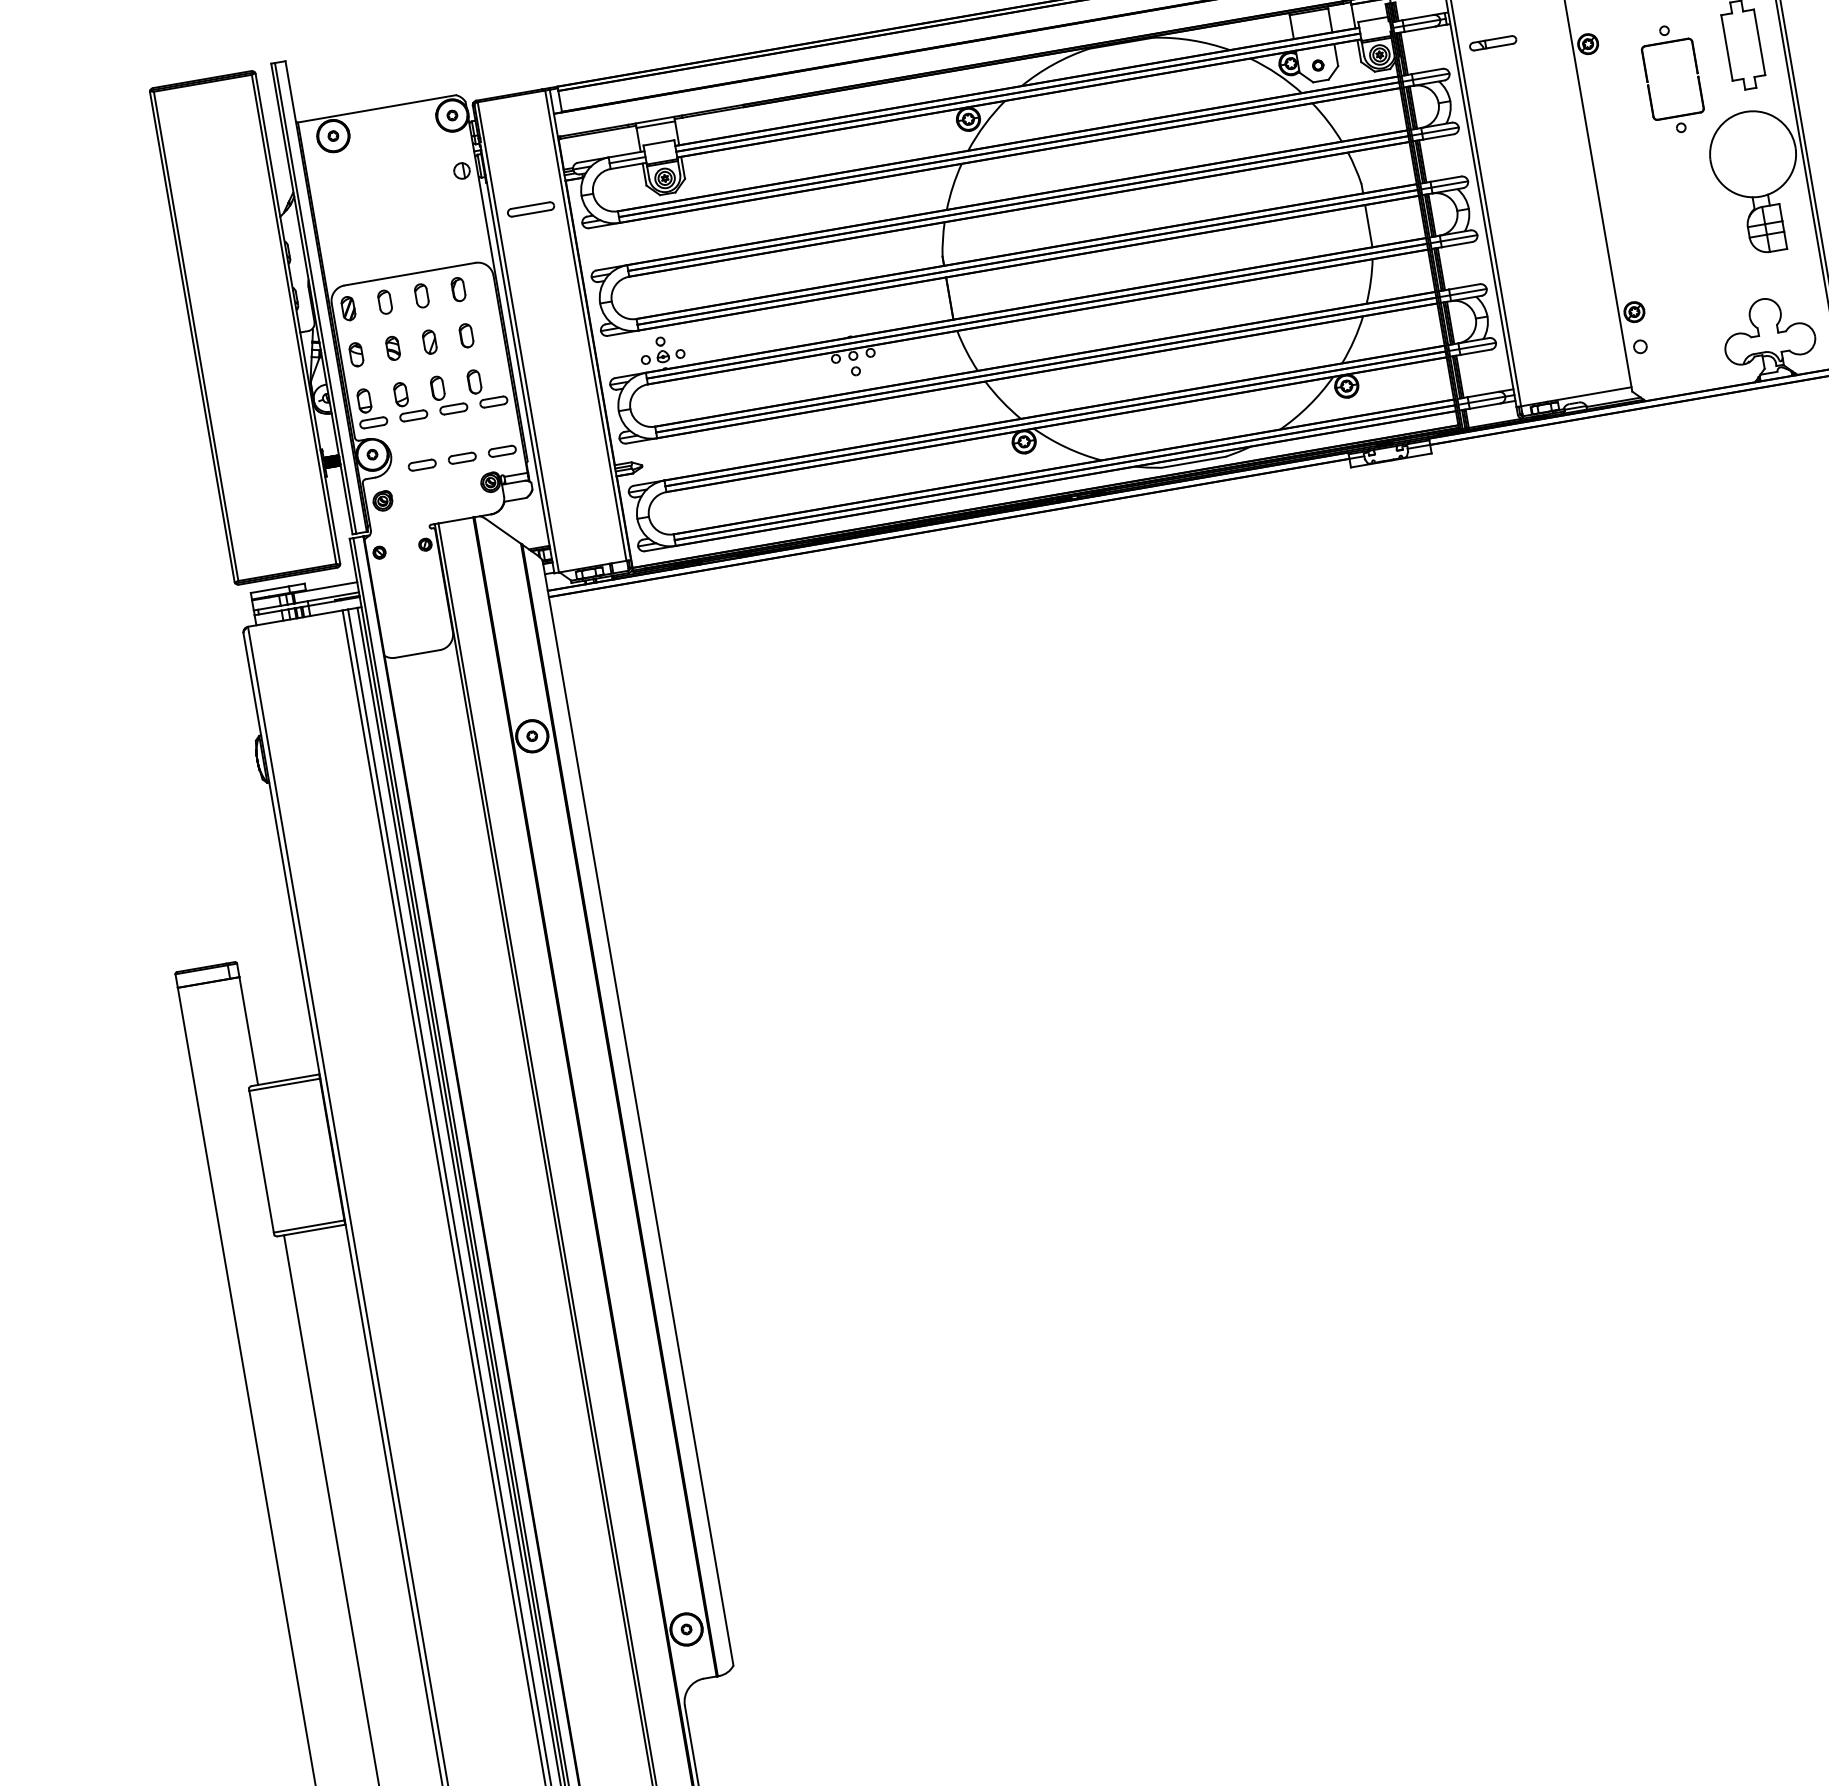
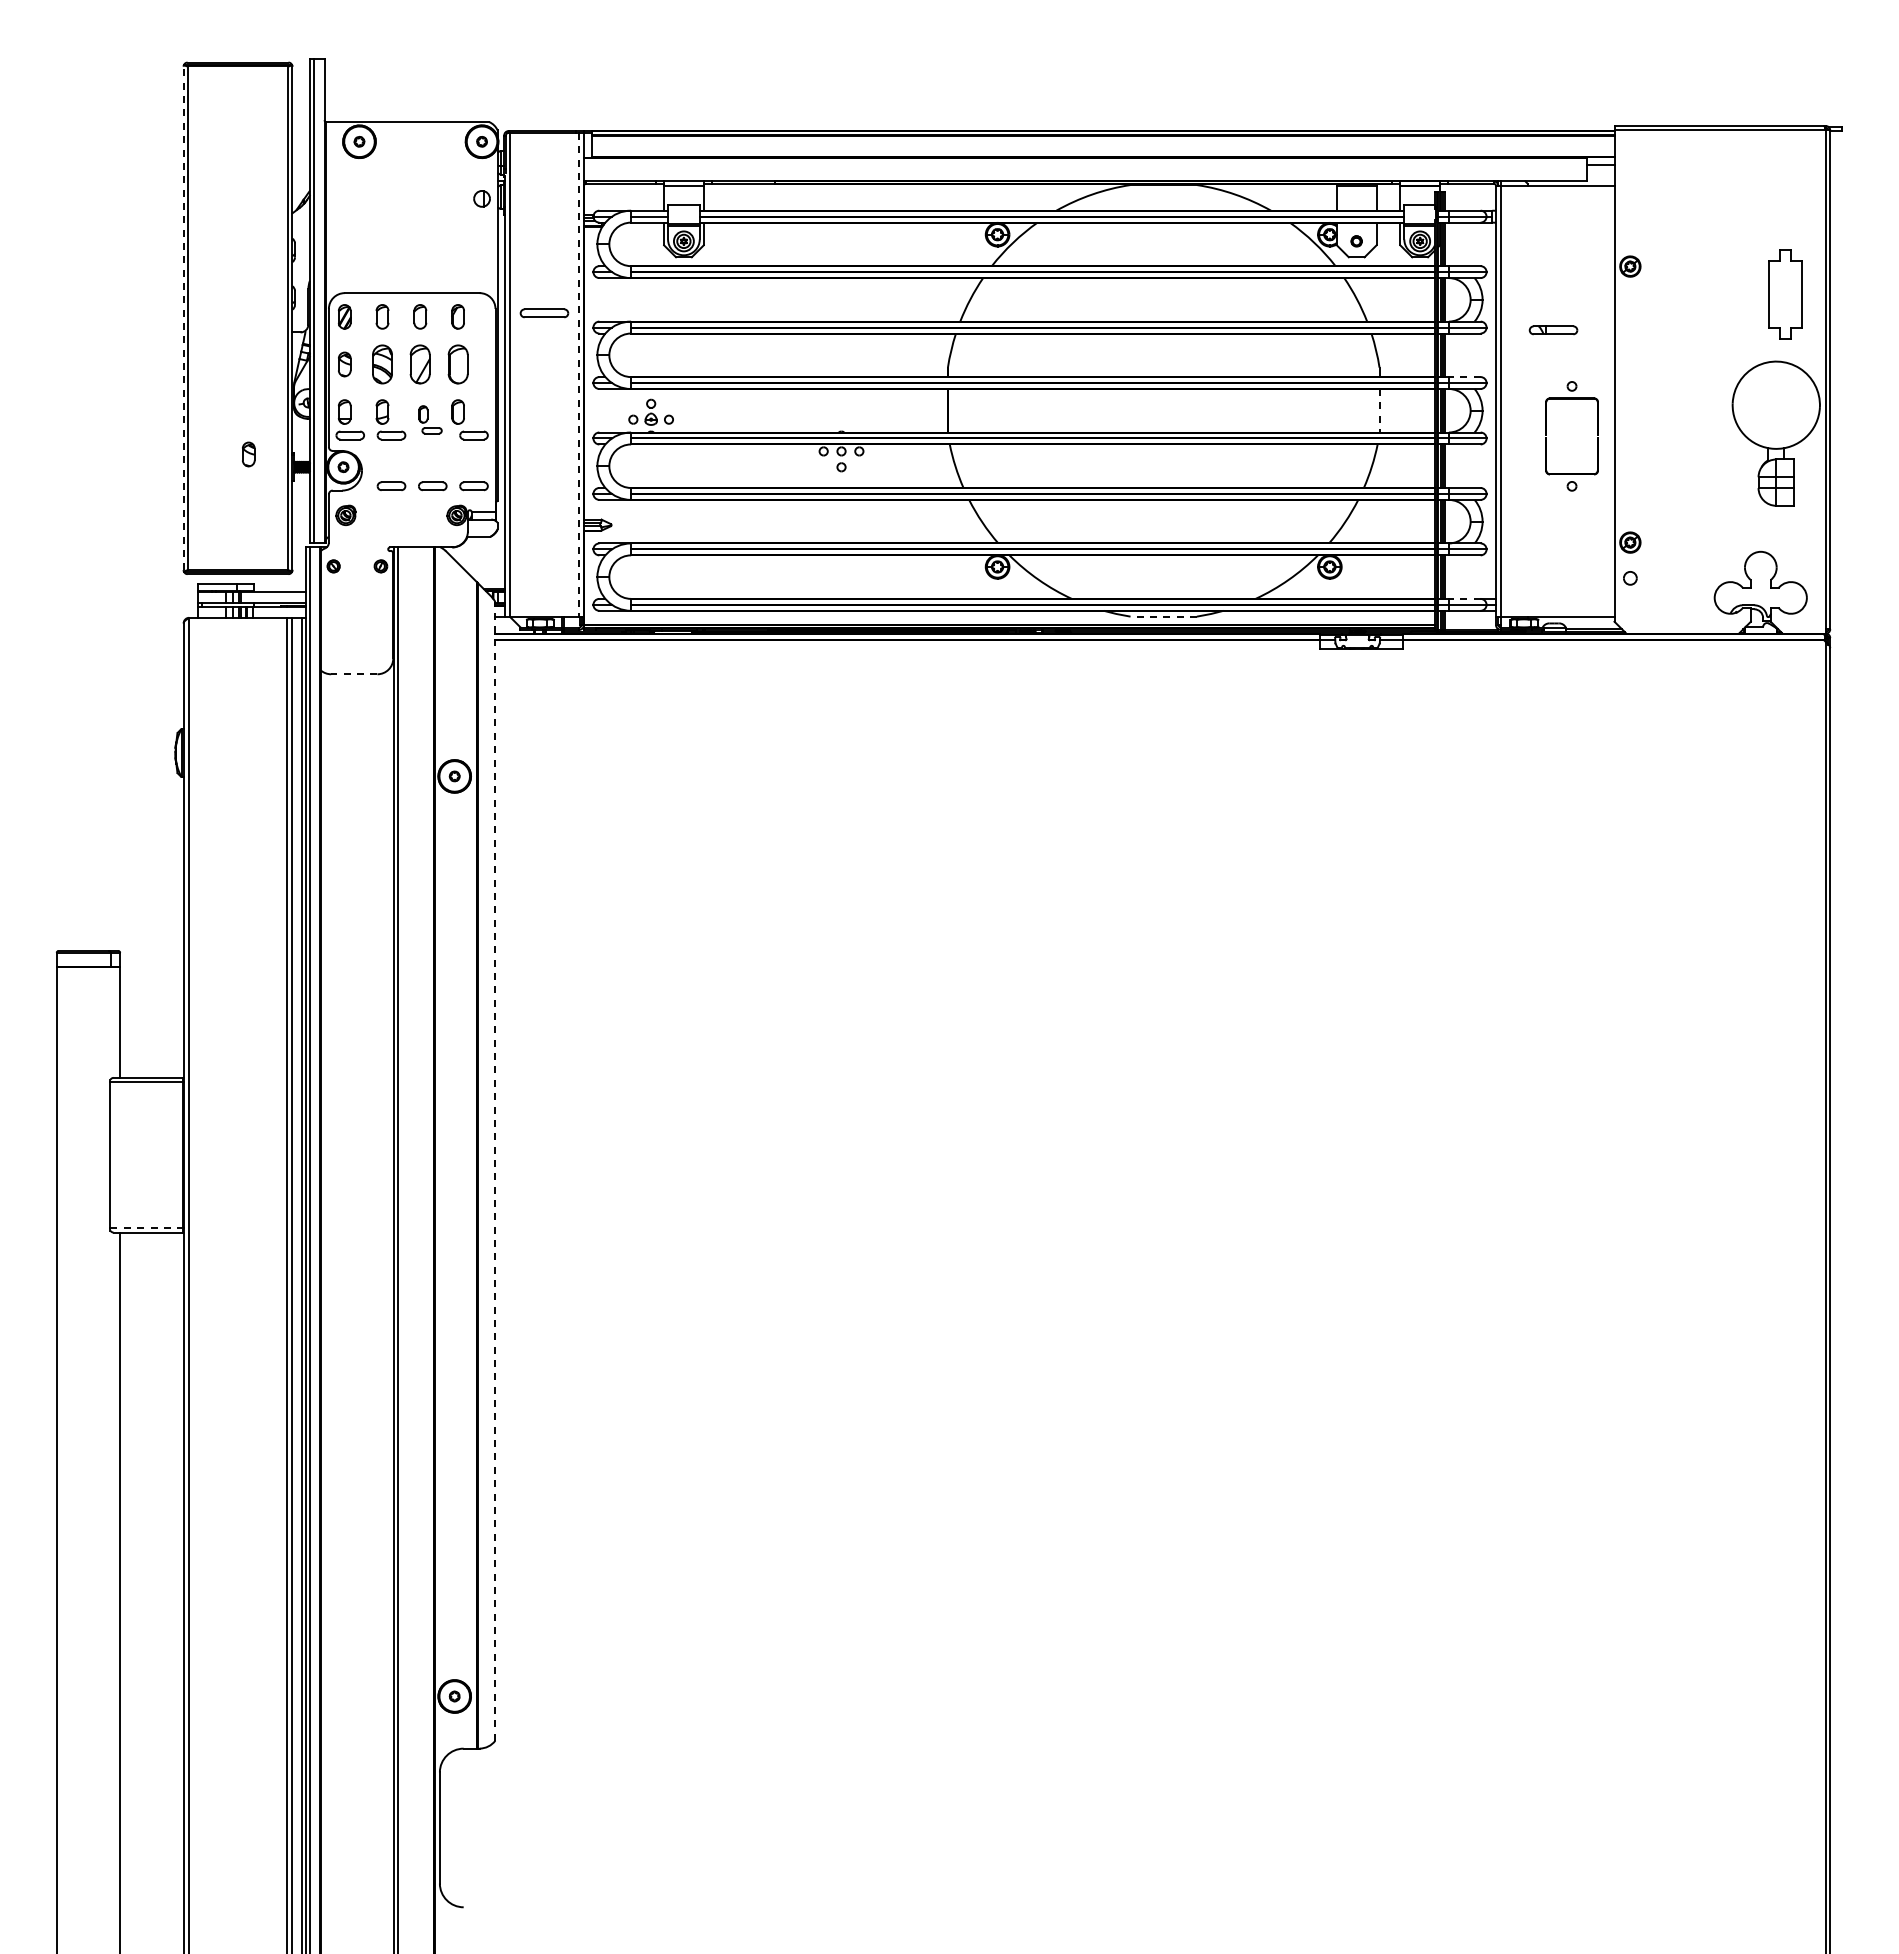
part: (1493, 43) -> (1553, 330), moved
part: (1647, 82) -> (1546, 435), moved
line: (1445, 179) -> (1464, 377), solid -> dashed
part: (531, 209) -> (544, 313), moved
line: (1368, 225) -> (1379, 410), solid -> dashed
line: (586, 326) -> (579, 375), solid -> dashed
part: (465, 335) -> (457, 364), size x1.6
line: (192, 337) -> (183, 318), solid -> dashed
part: (429, 342) -> (420, 364), size x1.6
part: (393, 348) -> (382, 364), size x1.6
part: (448, 393) -> (430, 419), size x0.7
line: (1482, 394) -> (1464, 598), solid -> dashed
part: (278, 458) -> (248, 454), added
line: (1193, 462) -> (1163, 616), solid -> dashed
line: (416, 654) -> (353, 674), solid -> dashed
line: (637, 1112) -> (495, 1170), solid -> dashed
line: (309, 1226) -> (147, 1228), solid -> dashed

